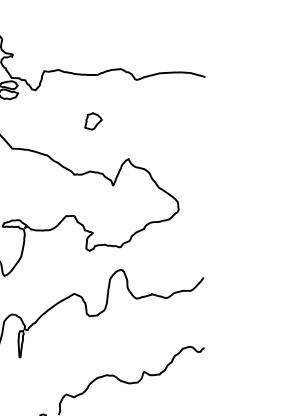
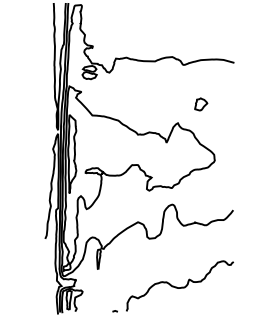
part: (93, 121) -> (201, 104), moved

